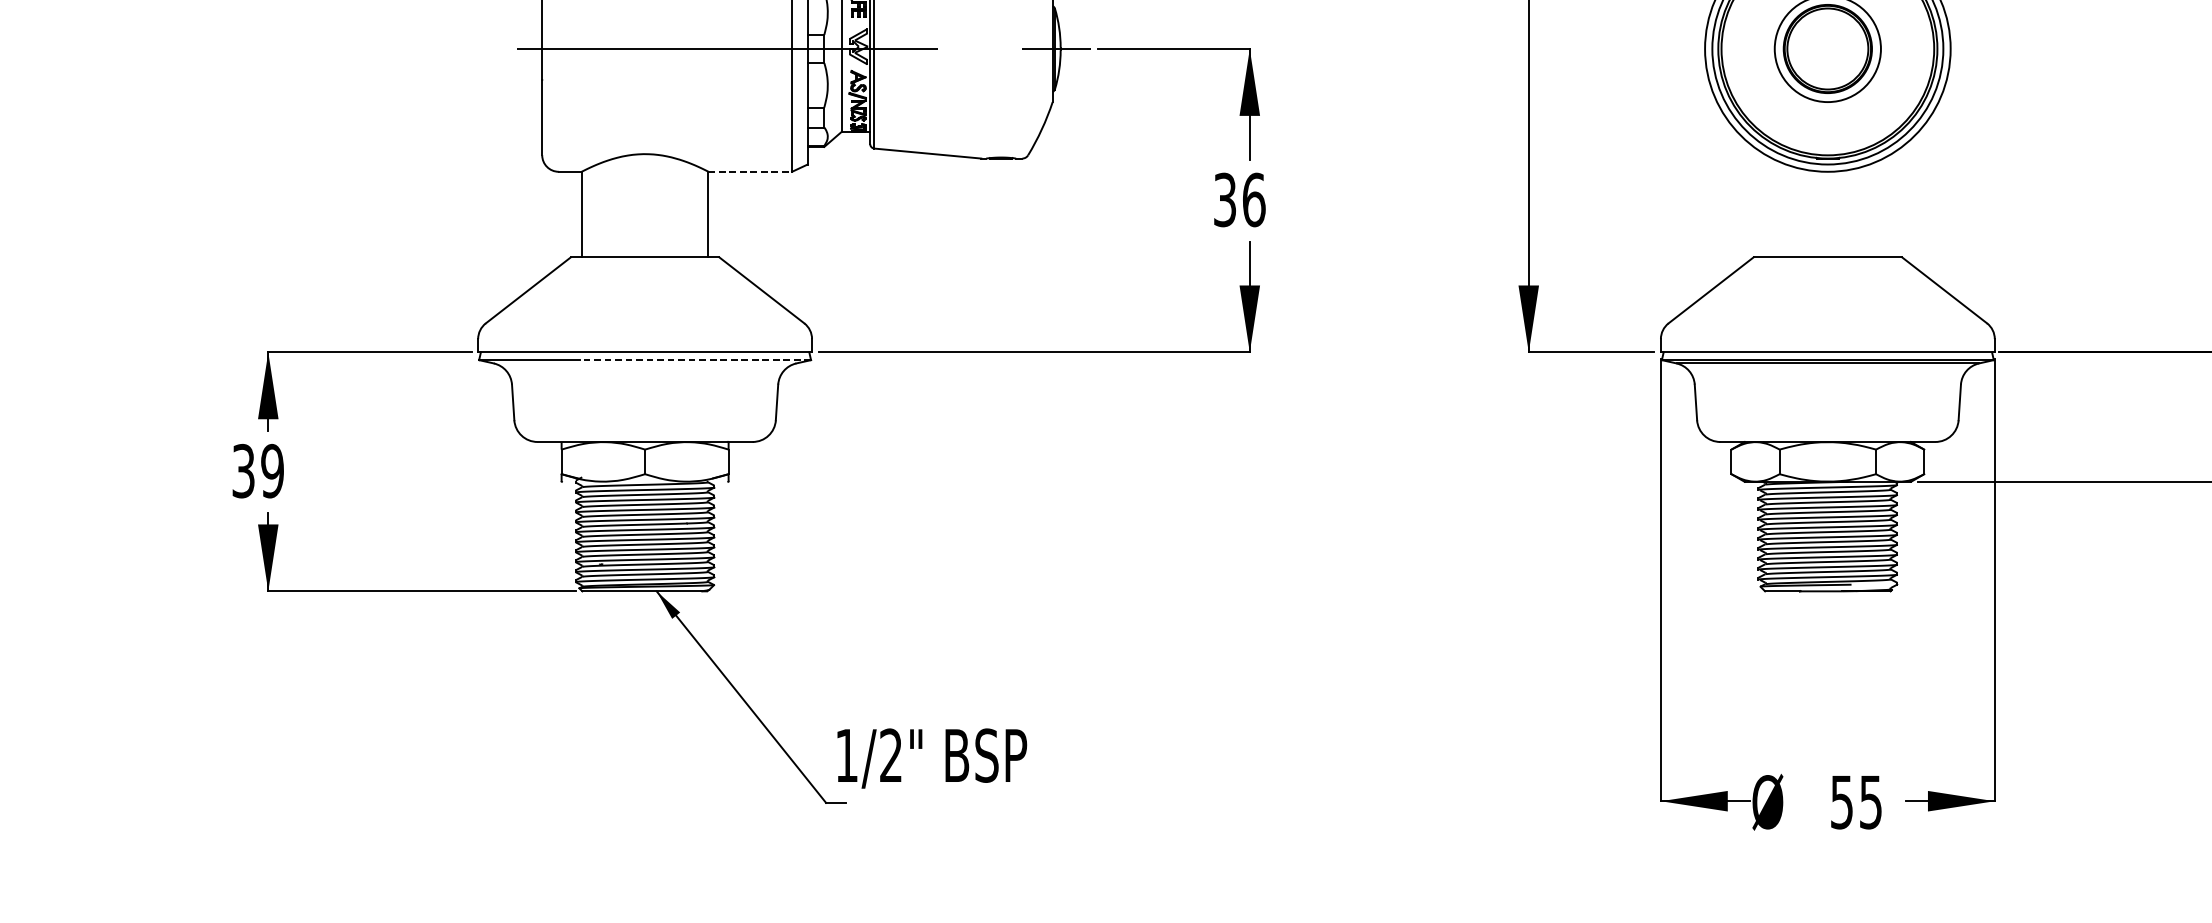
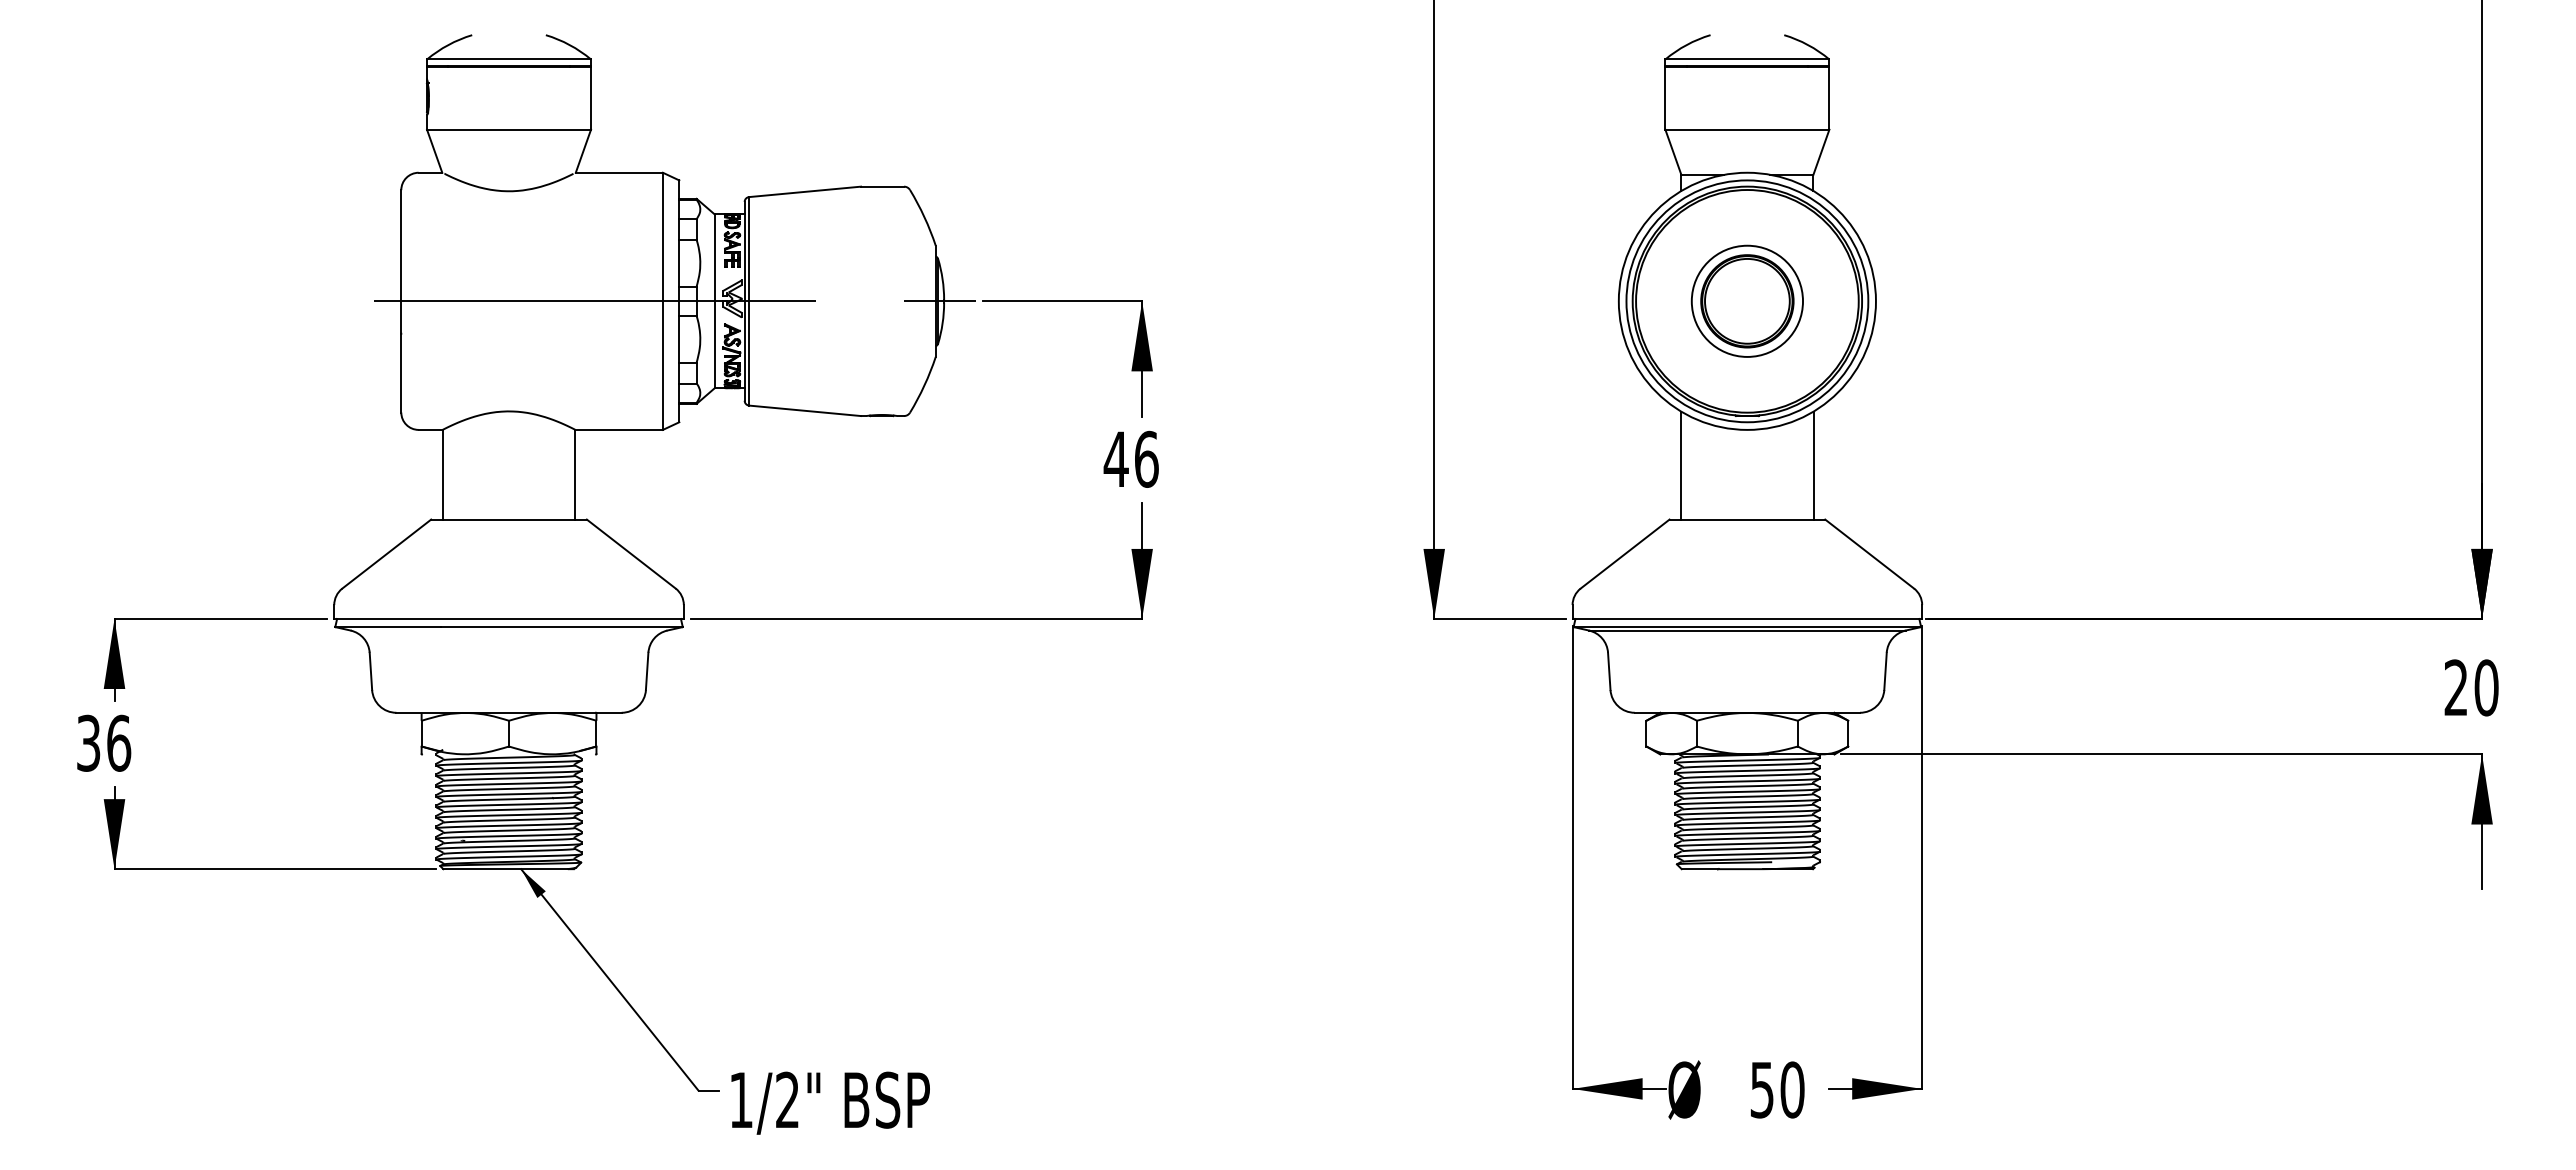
line: (750, 171) -> (619, 429), dashed -> solid
text: (1224, 199) -> (1115, 458), 36 -> 46
line: (1764, 205) -> (1681, 465), added
line: (1890, 205) -> (1813, 465), added
line: (695, 360) -> (561, 627), dashed -> solid
text: (273, 470) -> (119, 742), 39 -> 36
text: (932, 757) -> (830, 1102), moved
text: (1870, 801) -> (1792, 1089), 55 -> 50

